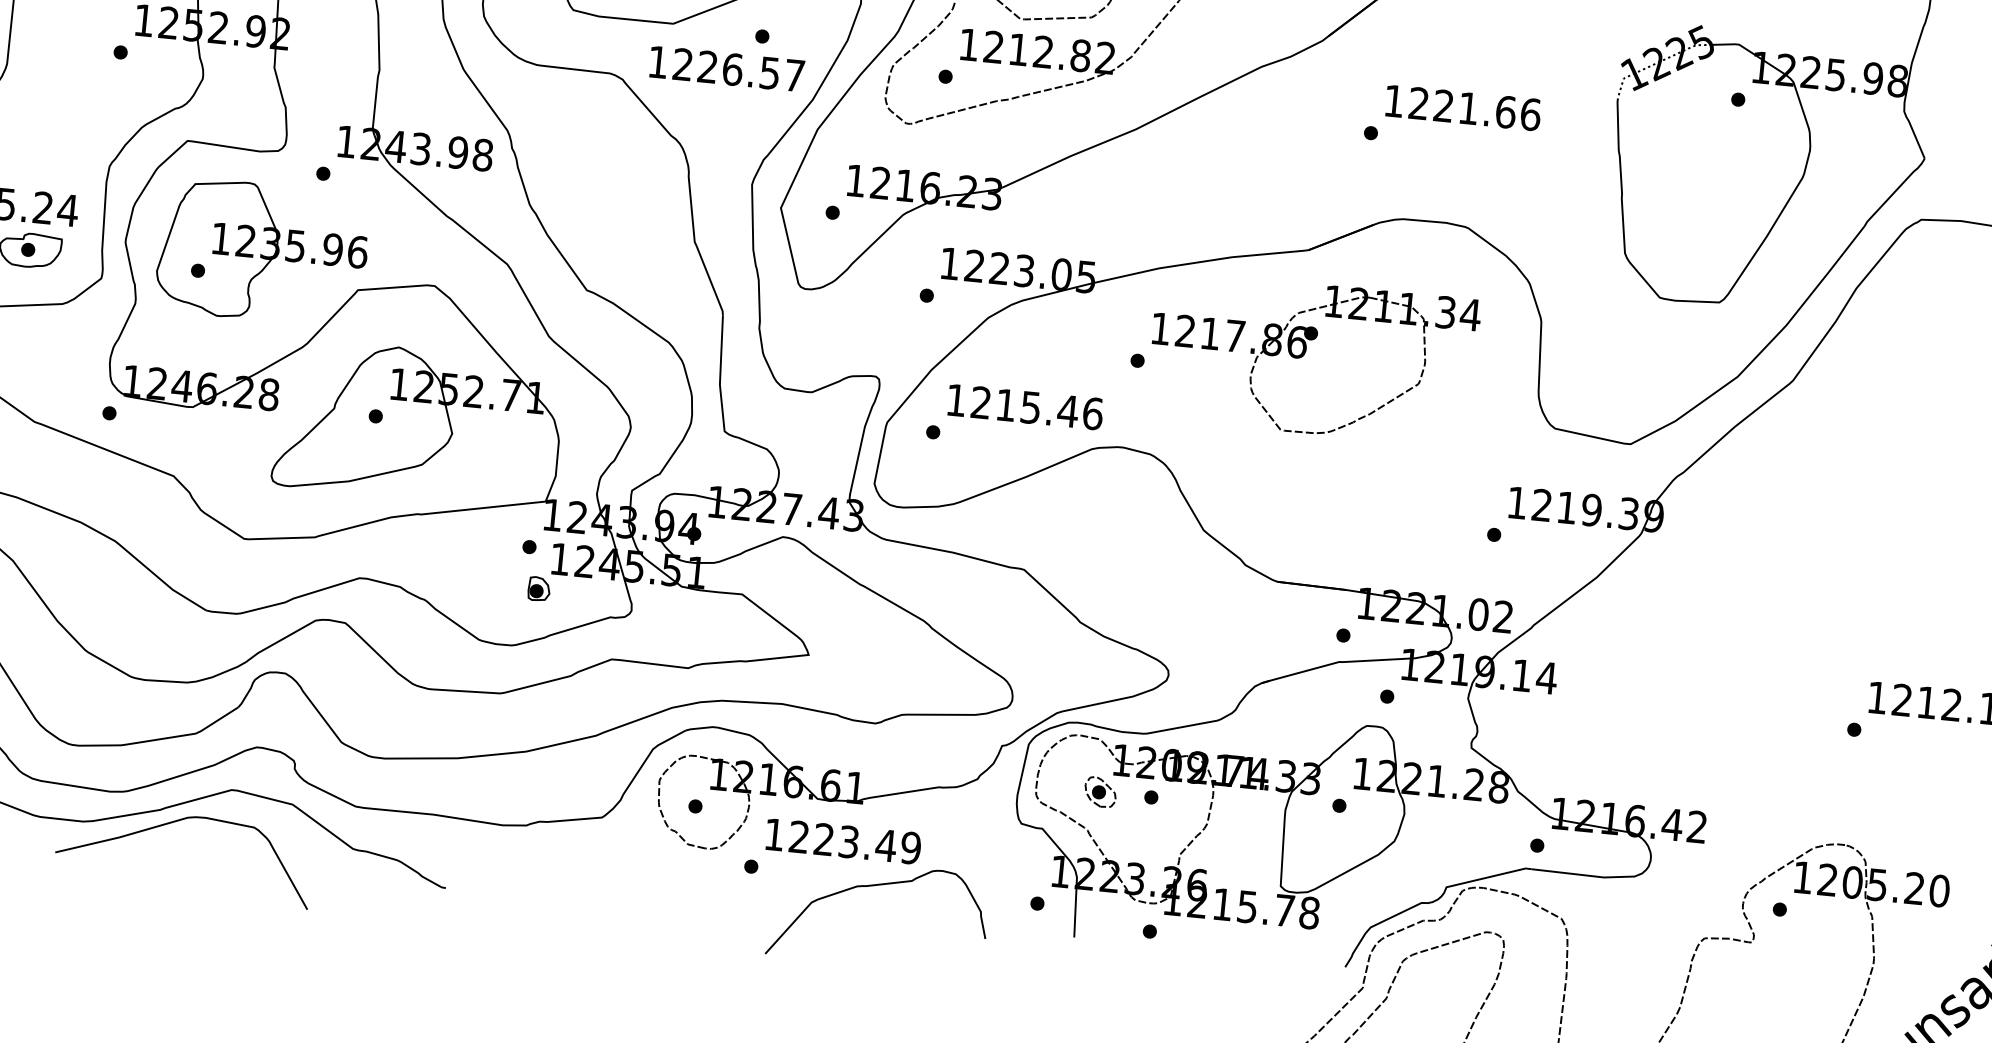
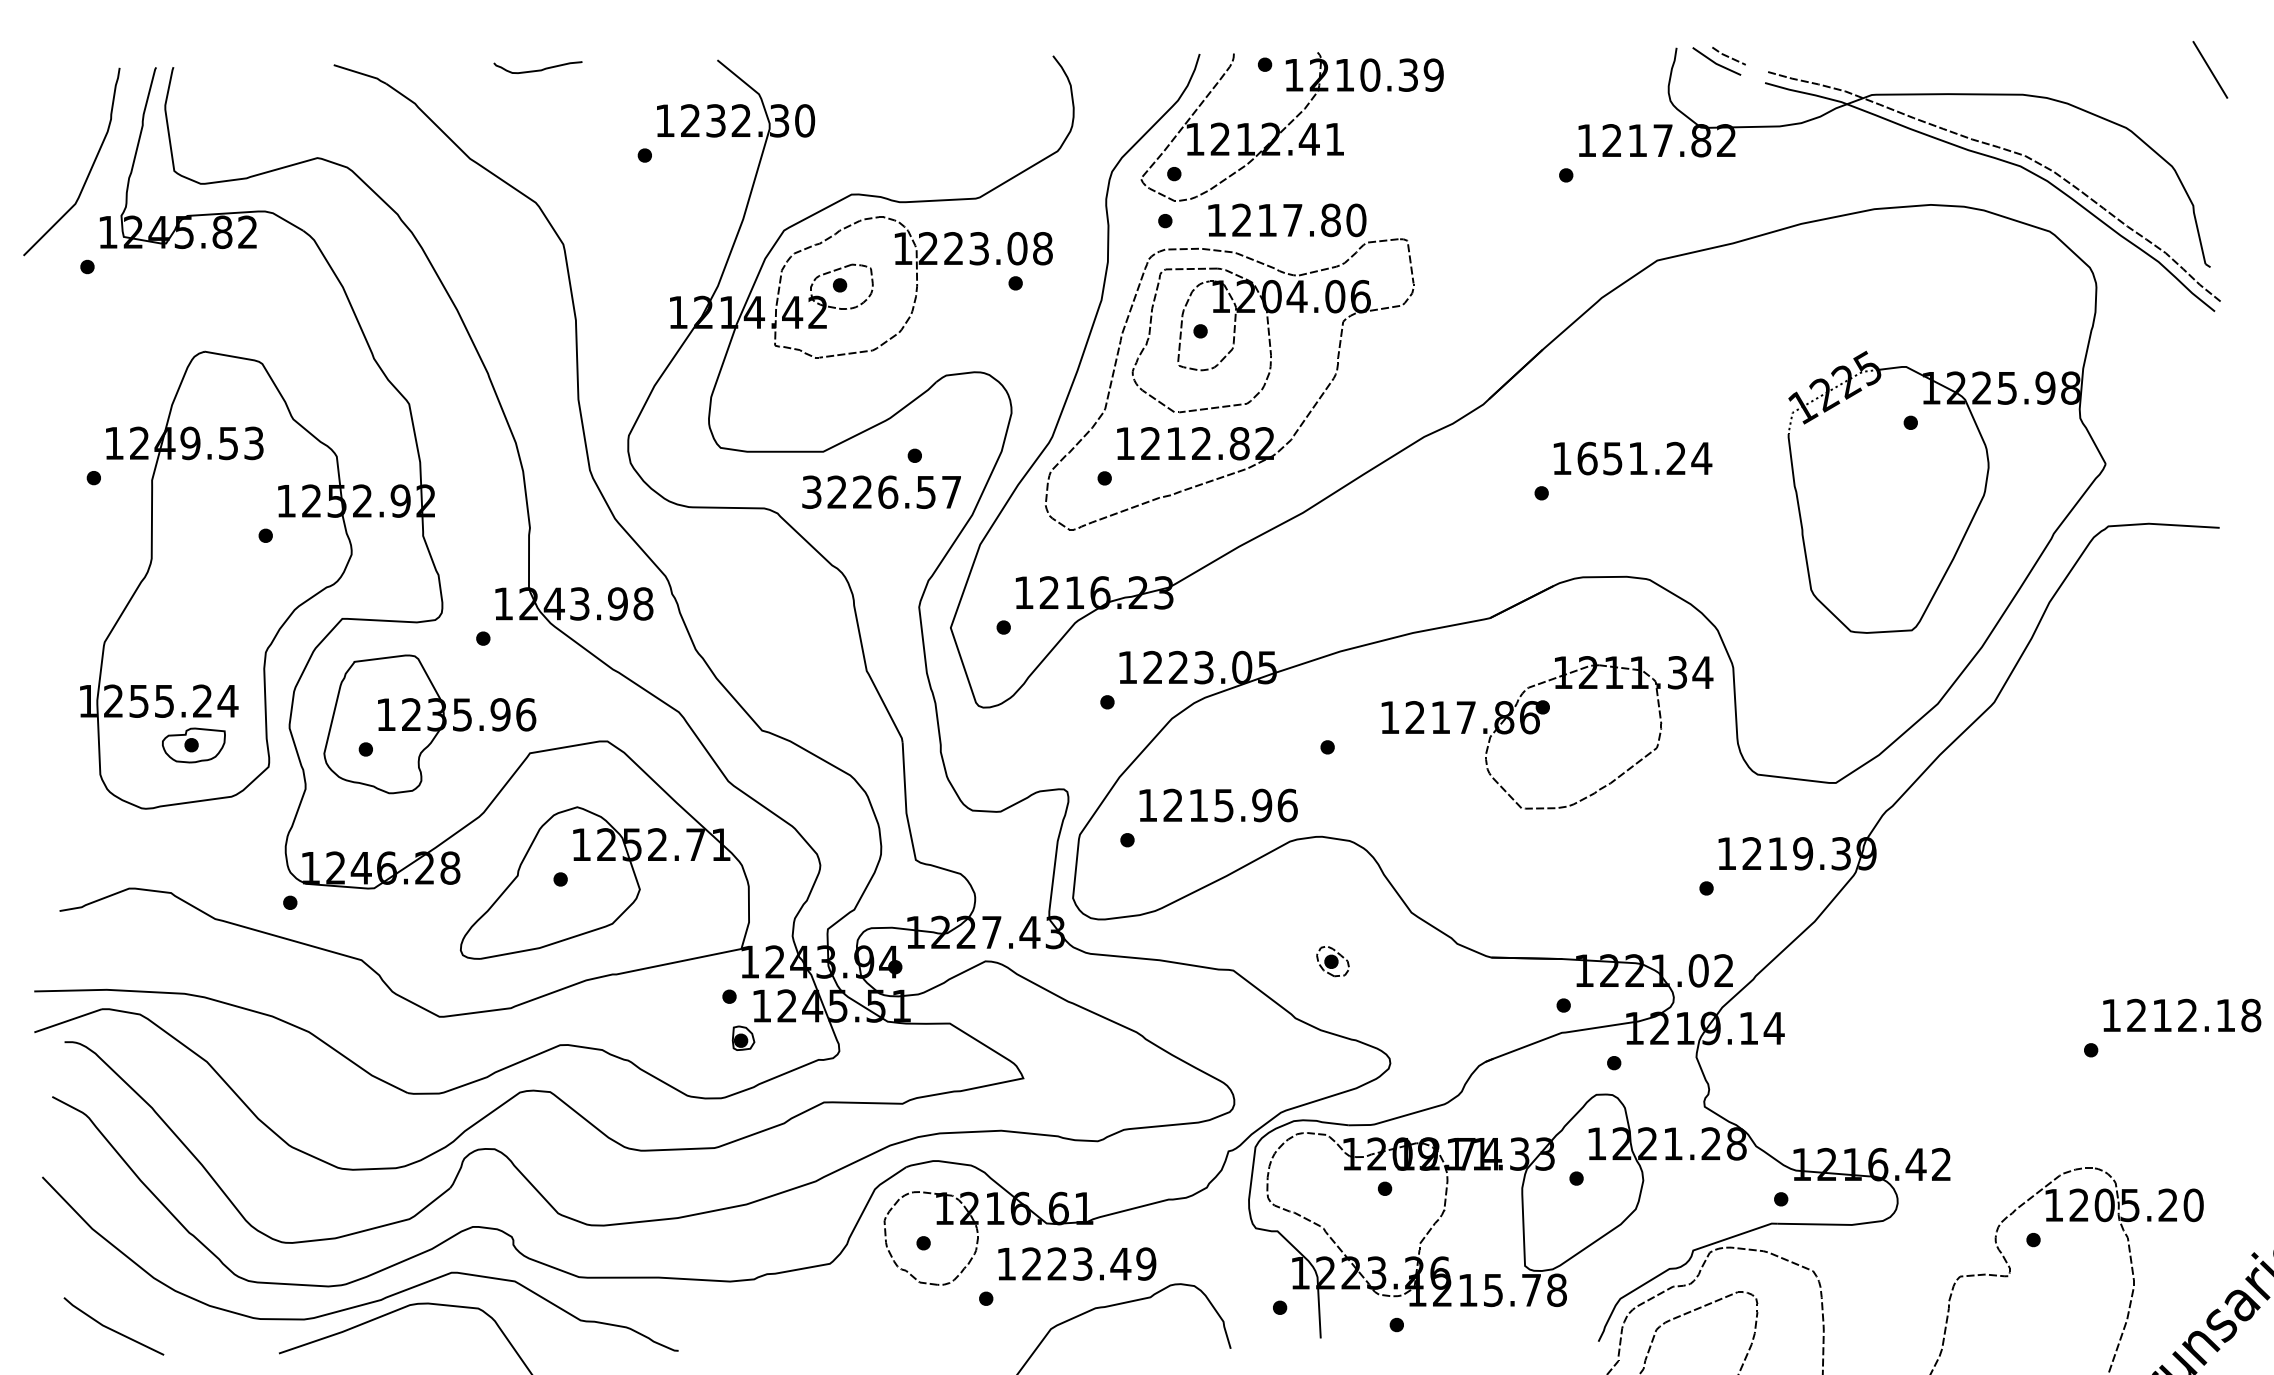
text: (657, 61) -> (811, 491), 1226.57 -> 3226.57
text: (1474, 109) -> (1644, 458), 1221.66 -> 1651.24
part: (1304, 355) -> (1538, 730), moved
text: (1067, 411) -> (1261, 805), 1215.46 -> 1215.96
part: (1100, 792) -> (1332, 961), moved

